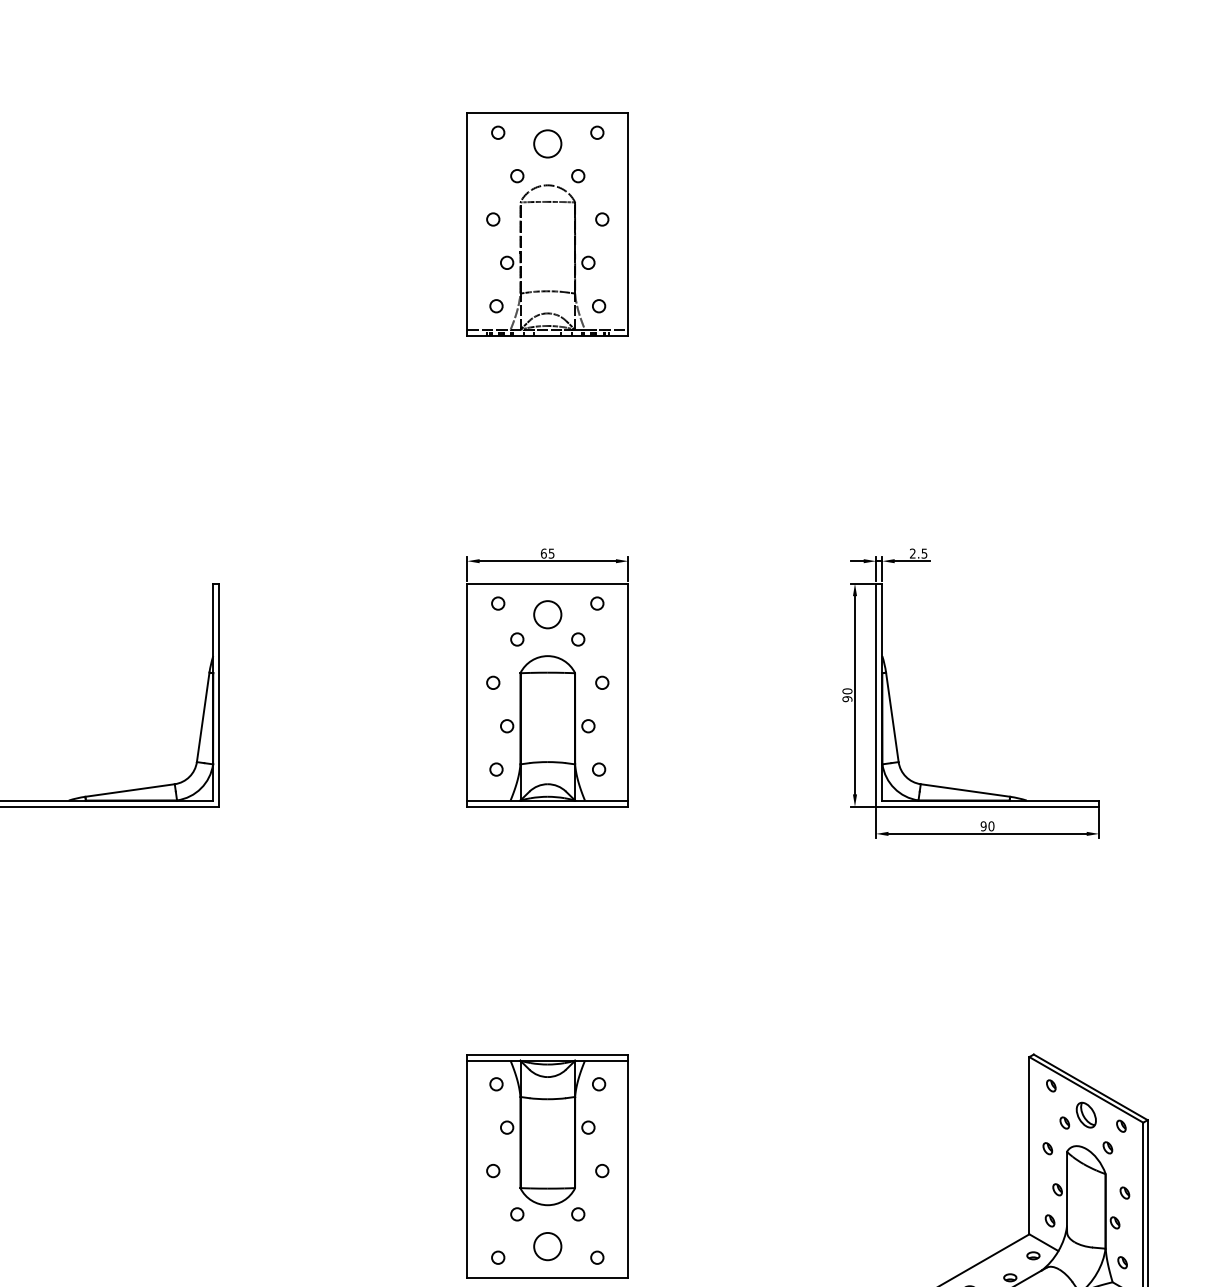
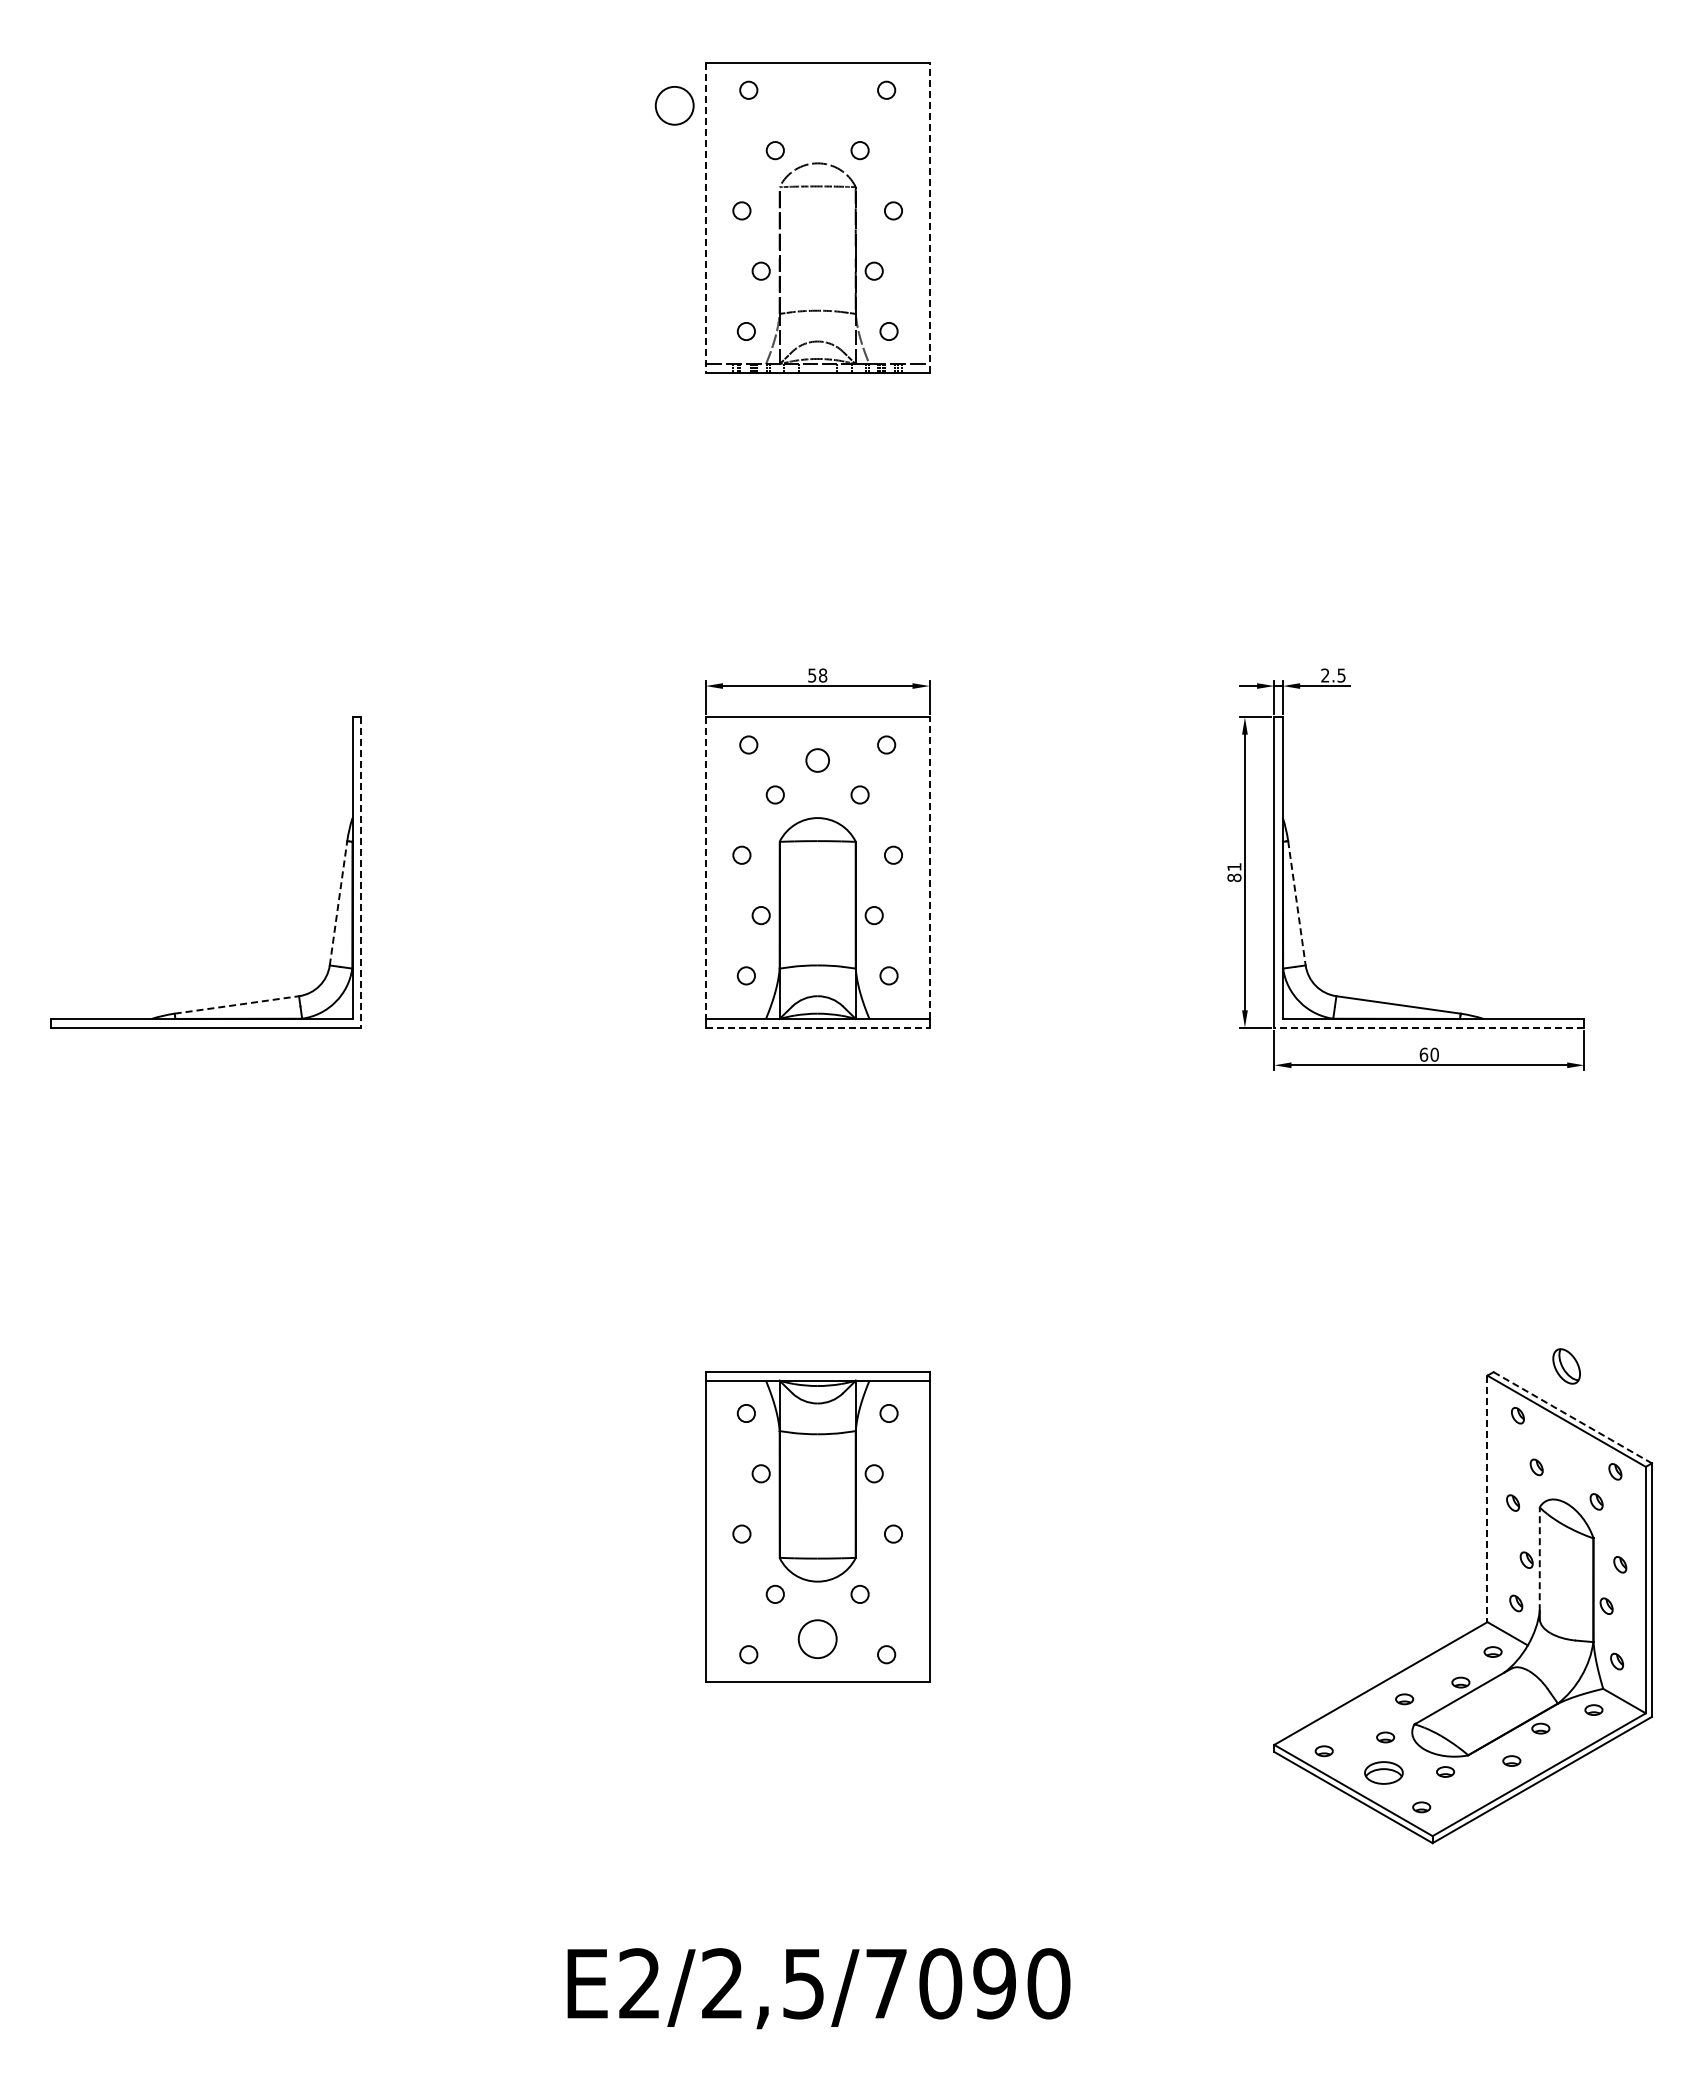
circle: (547, 143) -> (674, 105), moved
line: (467, 224) -> (705, 218), solid -> dashed
line: (628, 224) -> (929, 217), solid -> dashed
text: (547, 553) -> (817, 675), 65 -> 58
circle: (547, 614) -> (817, 760), size x0.6
line: (467, 692) -> (705, 868), solid -> dashed
line: (628, 692) -> (929, 868), solid -> dashed
line: (219, 695) -> (361, 873), solid -> dashed
text: (847, 695) -> (1234, 872), 90 -> 81
line: (203, 717) -> (338, 903), solid -> dashed
line: (892, 717) -> (1296, 903), solid -> dashed
line: (129, 790) -> (236, 1004), solid -> dashed
line: (547, 806) -> (817, 1027), solid -> dashed
line: (986, 806) -> (1428, 1027), solid -> dashed
text: (983, 826) -> (1423, 1054), 90 -> 60
line: (1091, 1087) -> (1573, 1418), solid -> dashed
part: (1086, 1115) -> (1566, 1366), moved
line: (1029, 1146) -> (1487, 1499), solid -> dashed
line: (1066, 1189) -> (1539, 1559), solid -> dashed

